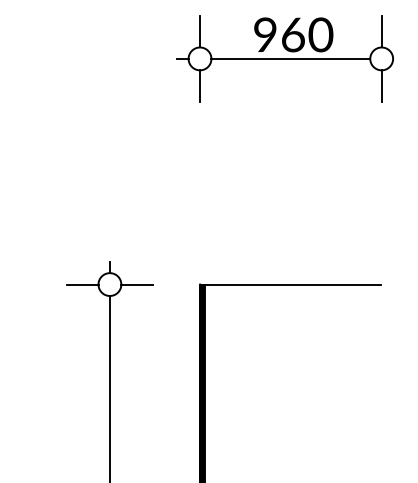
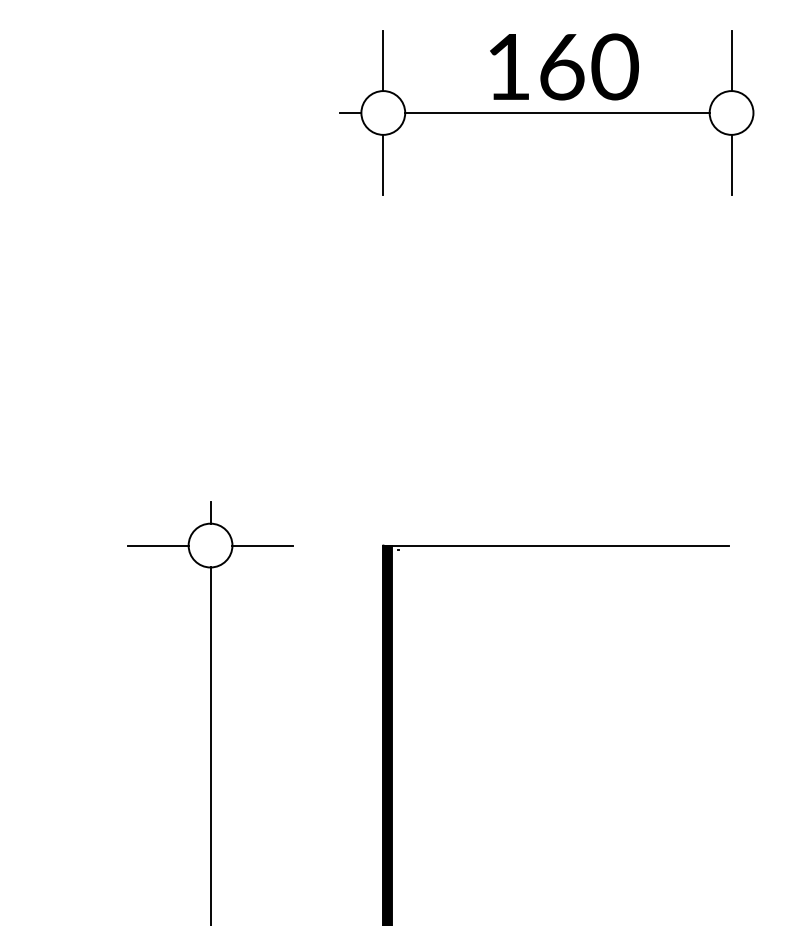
text: (265, 34) -> (508, 66), 960 -> 160

